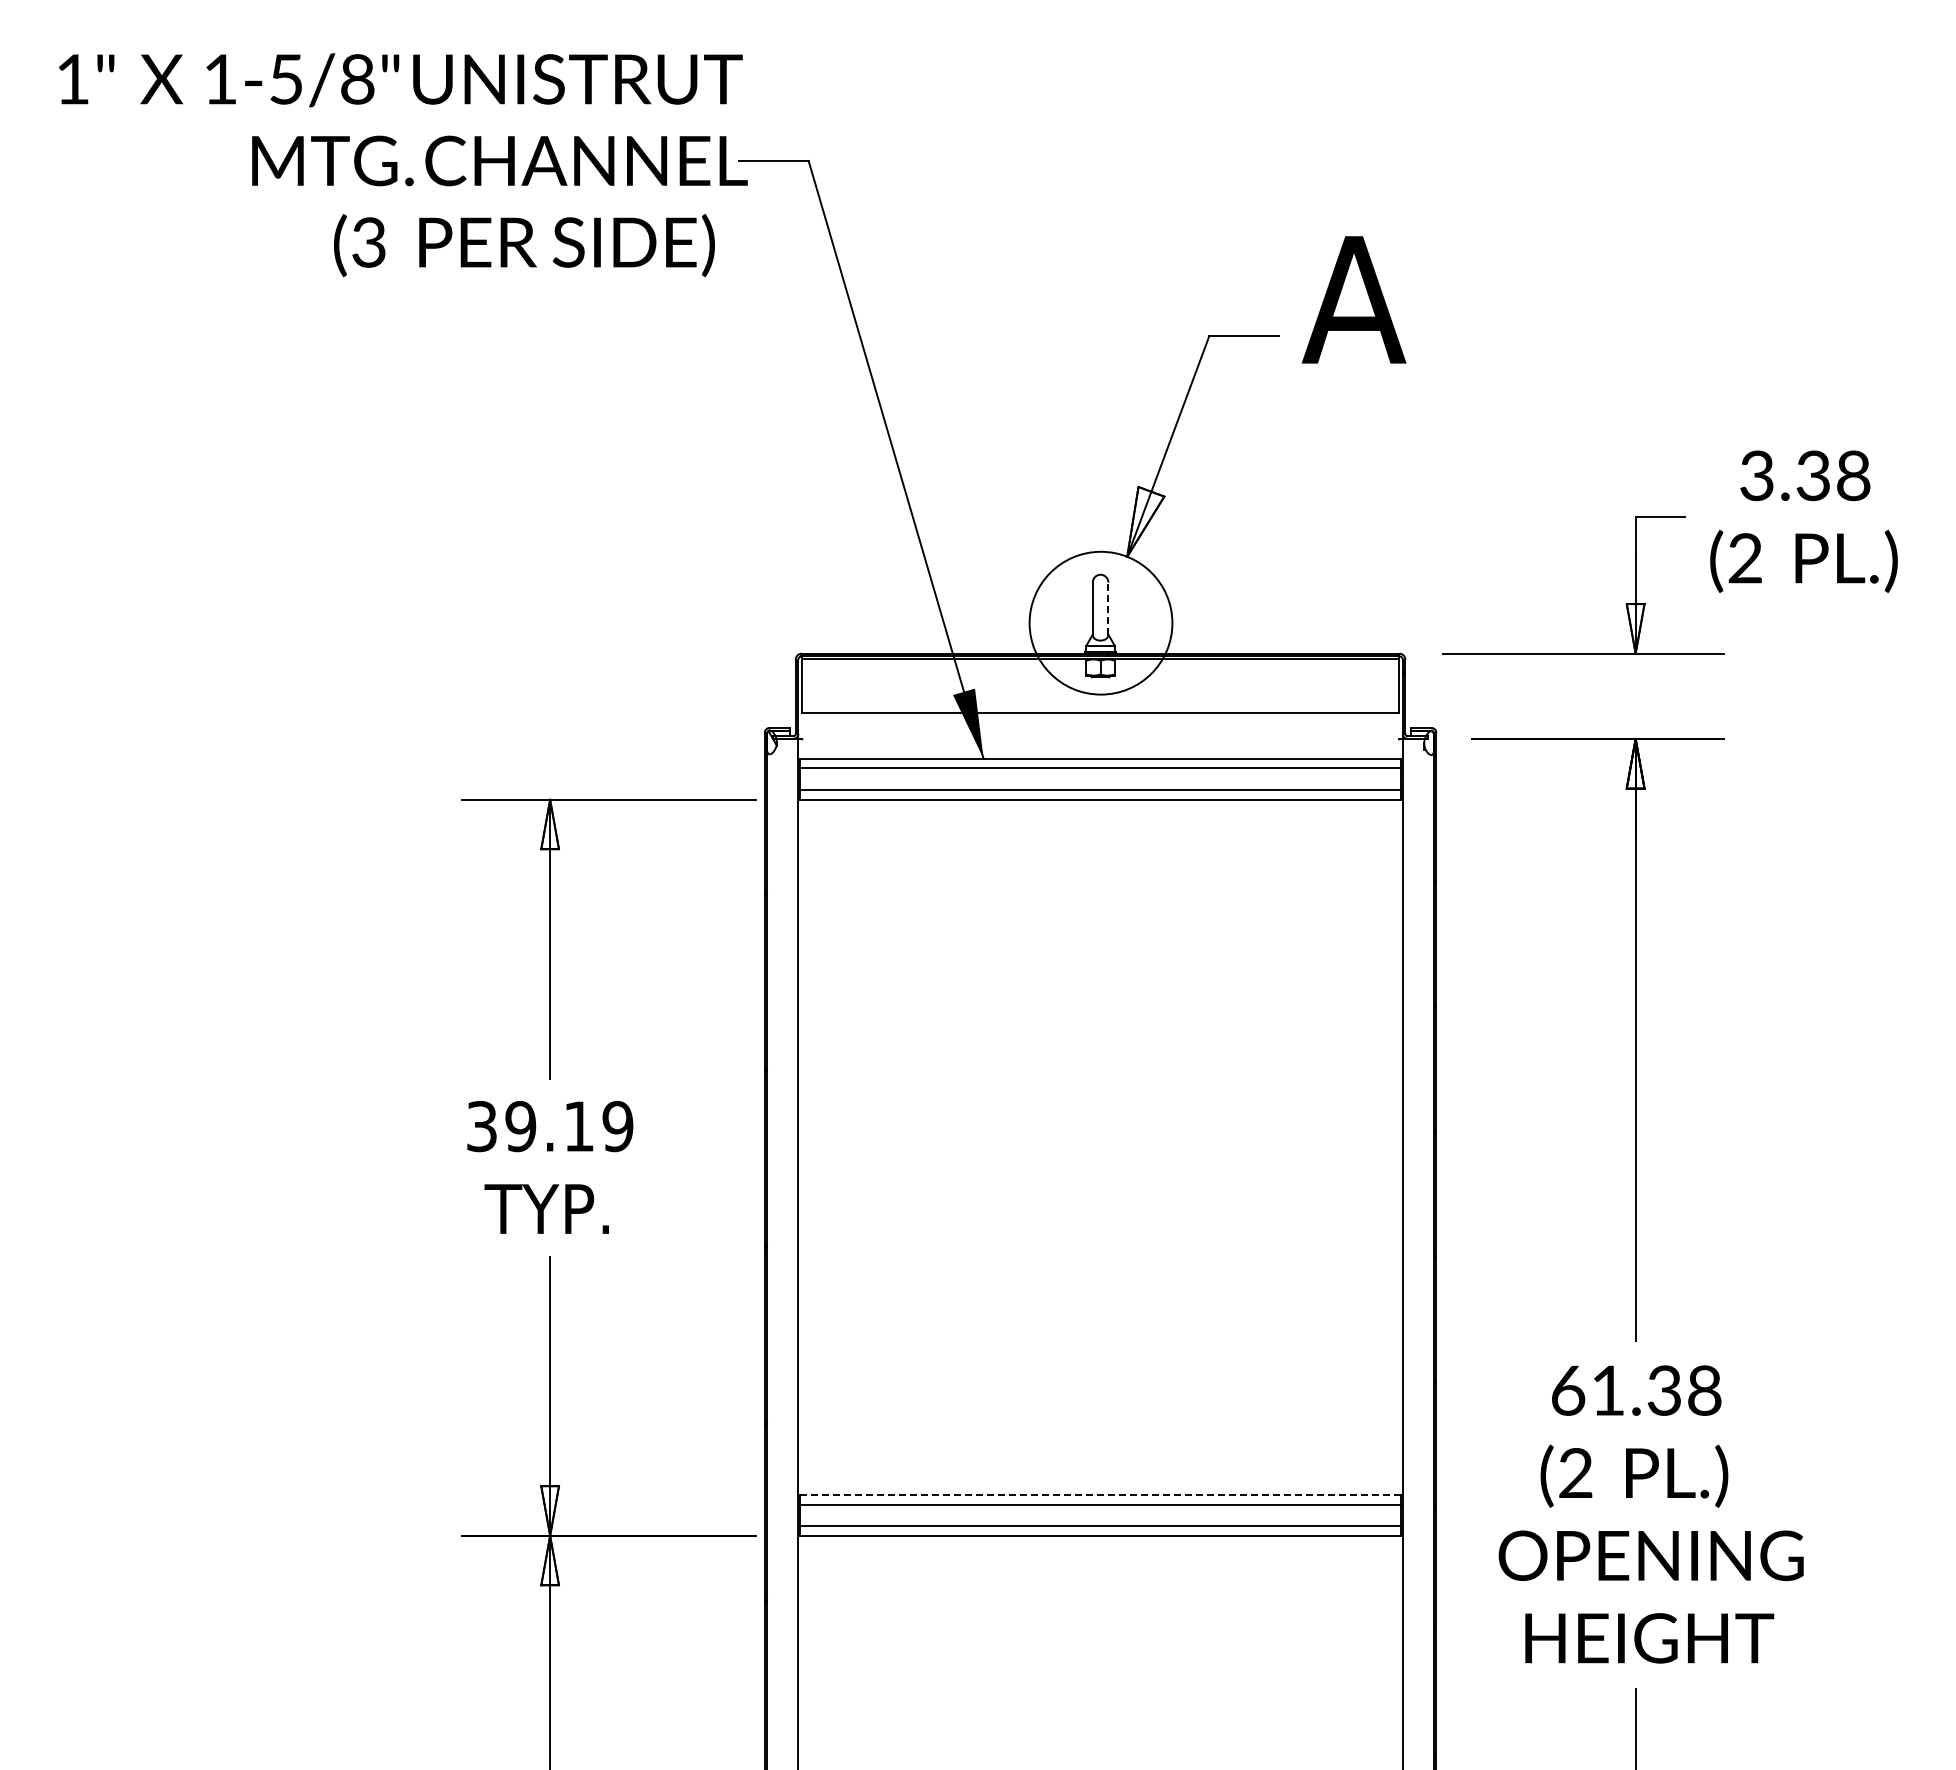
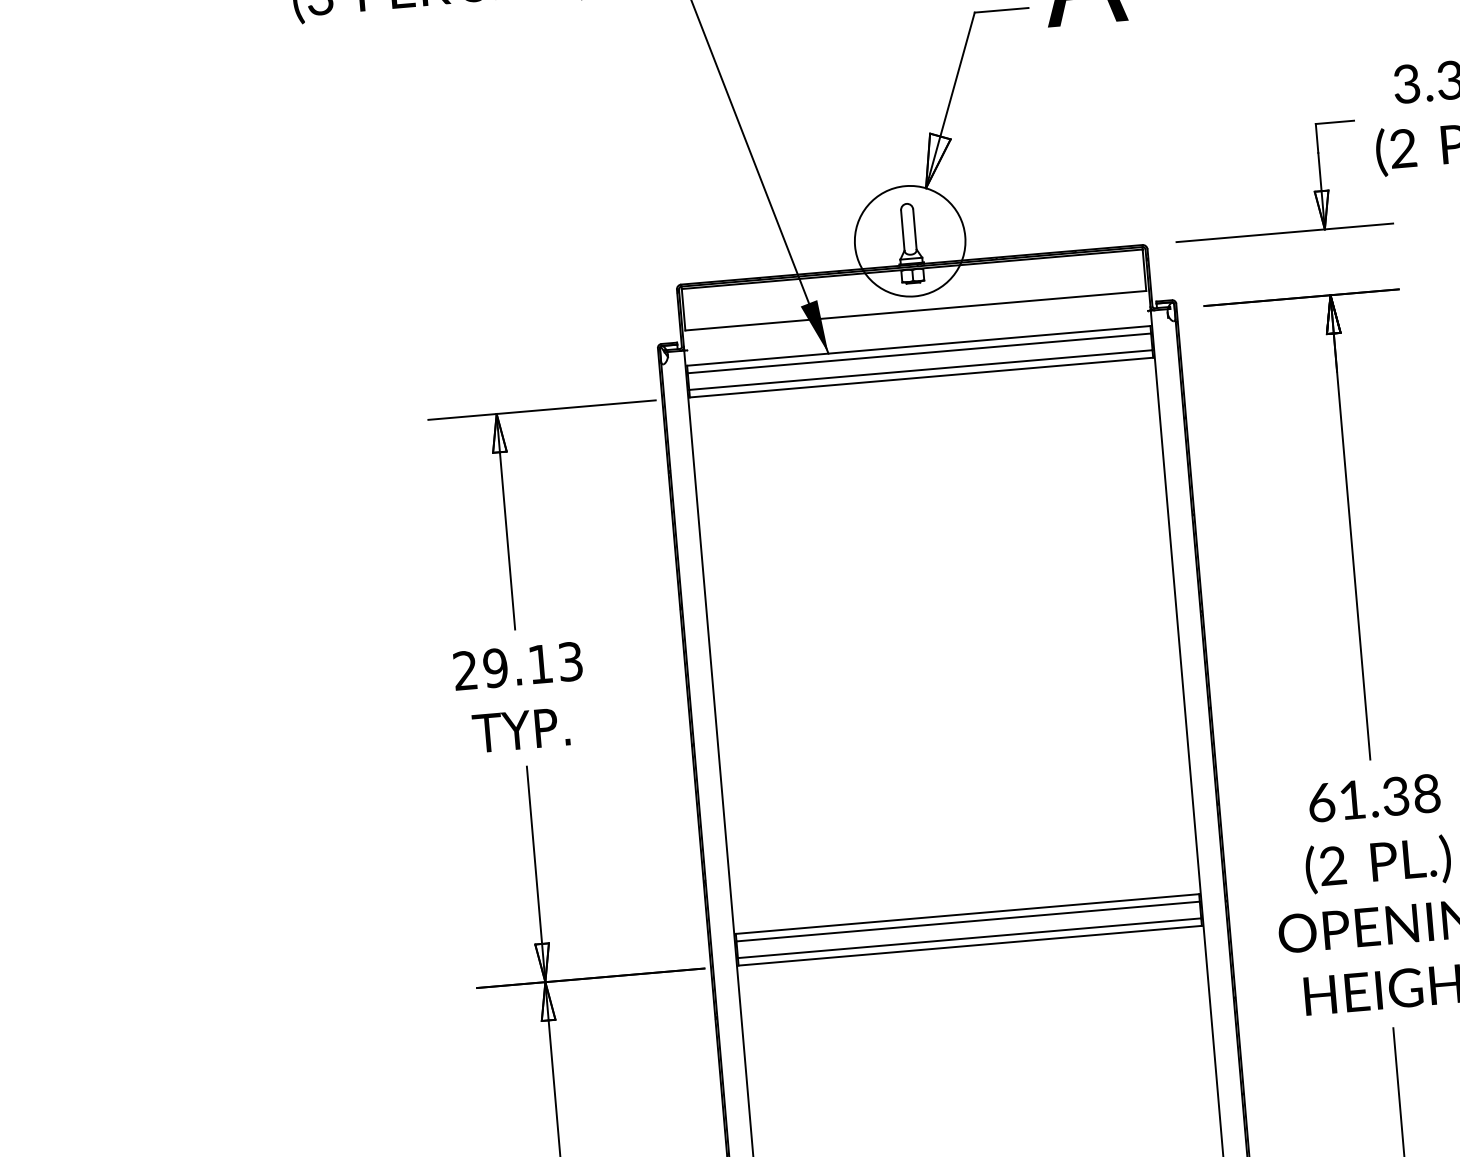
line: (1108, 608) -> (914, 229), dashed -> solid
text: (550, 1126) -> (518, 666), 39.19 -> 29.13
line: (1101, 1494) -> (968, 913), dashed -> solid

